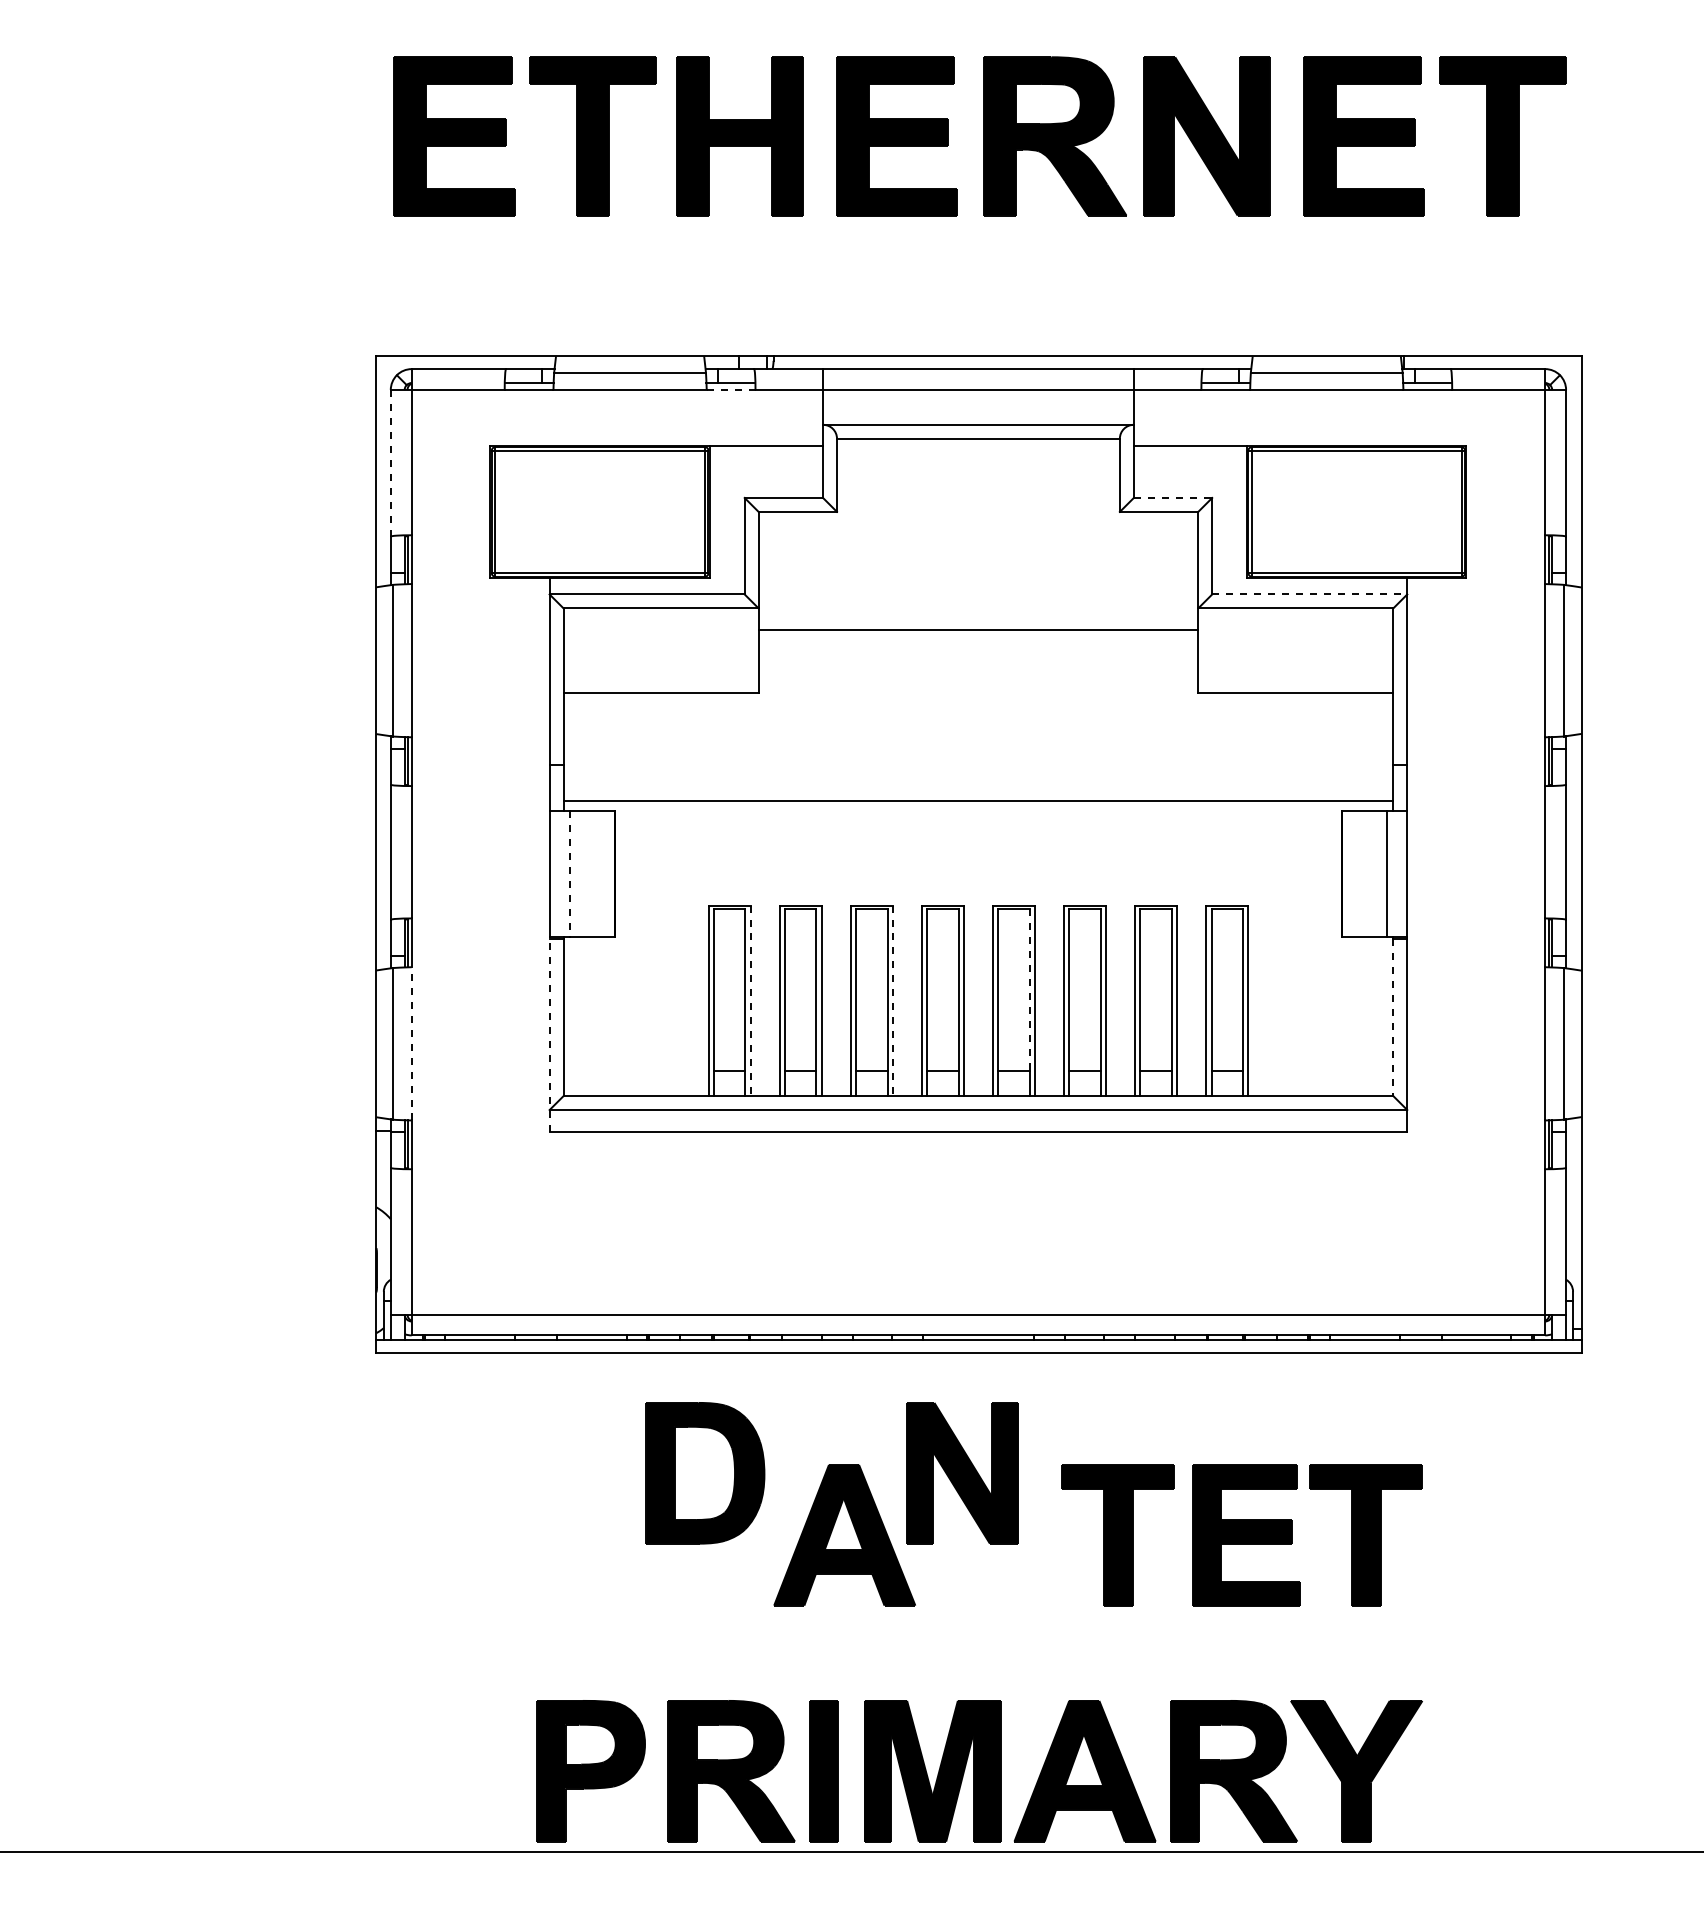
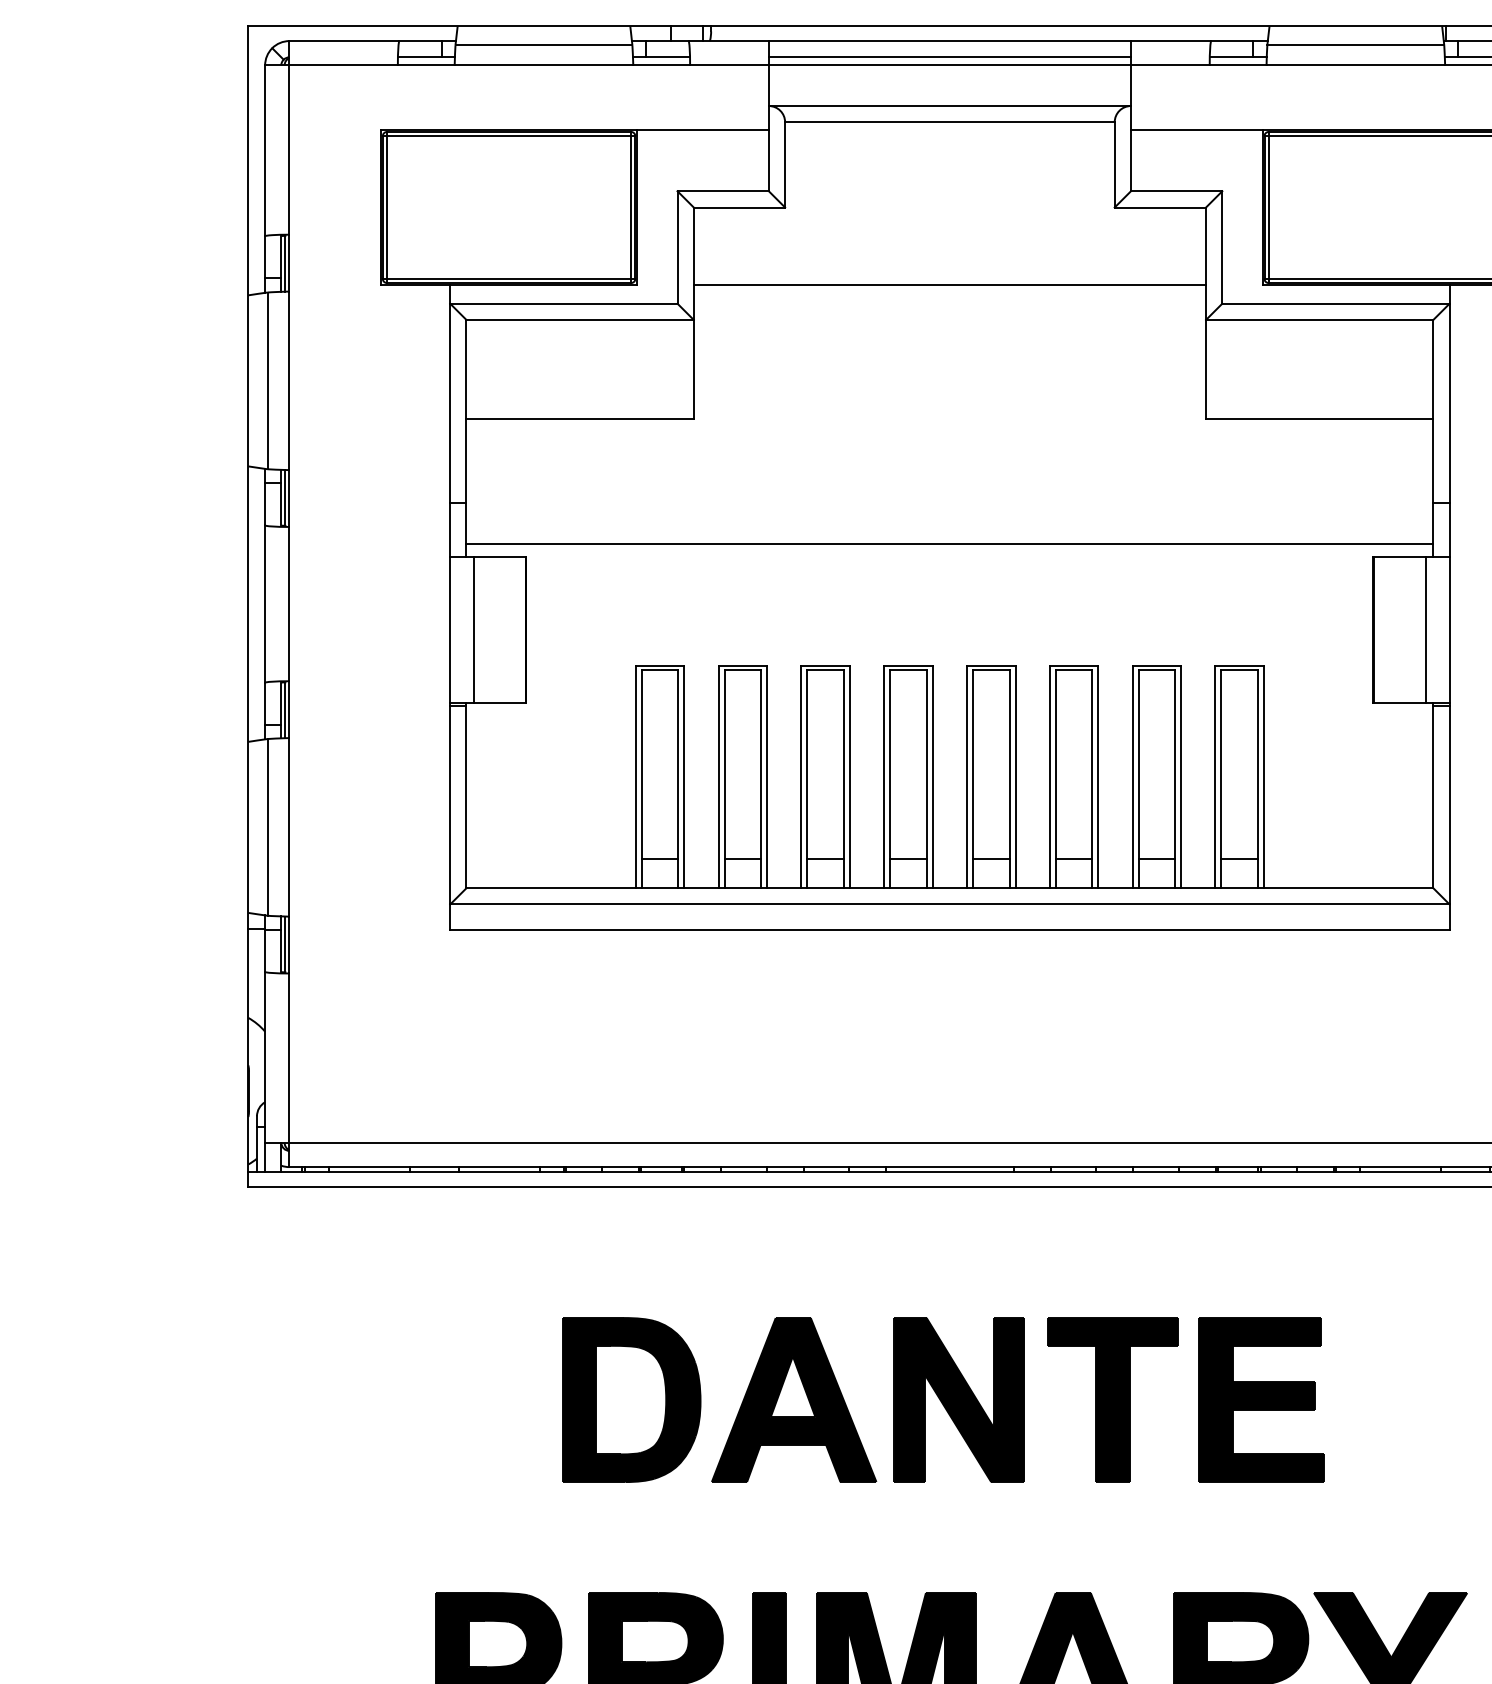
line: (978, 383) -> (949, 57), added
line: (730, 390) -> (660, 66), dashed -> solid
line: (390, 462) -> (264, 149), dashed -> solid
line: (1173, 497) -> (1177, 190), dashed -> solid
line: (1309, 594) -> (1335, 303), dashed -> solid
line: (978, 630) -> (949, 285), moved
line: (570, 874) -> (474, 630), dashed -> solid
line: (1029, 989) -> (1009, 764), dashed -> solid
line: (750, 1001) -> (684, 778), dashed -> solid
line: (892, 1001) -> (849, 778), dashed -> solid
line: (1393, 1018) -> (1433, 797), dashed -> solid
line: (549, 1034) -> (450, 816), dashed -> solid
line: (411, 1043) -> (289, 826), dashed -> solid
part: (705, 1473) -> (631, 1400), moved
part: (962, 1473) -> (959, 1400), moved
part: (1365, 1535) -> (1400, 1400), removed

